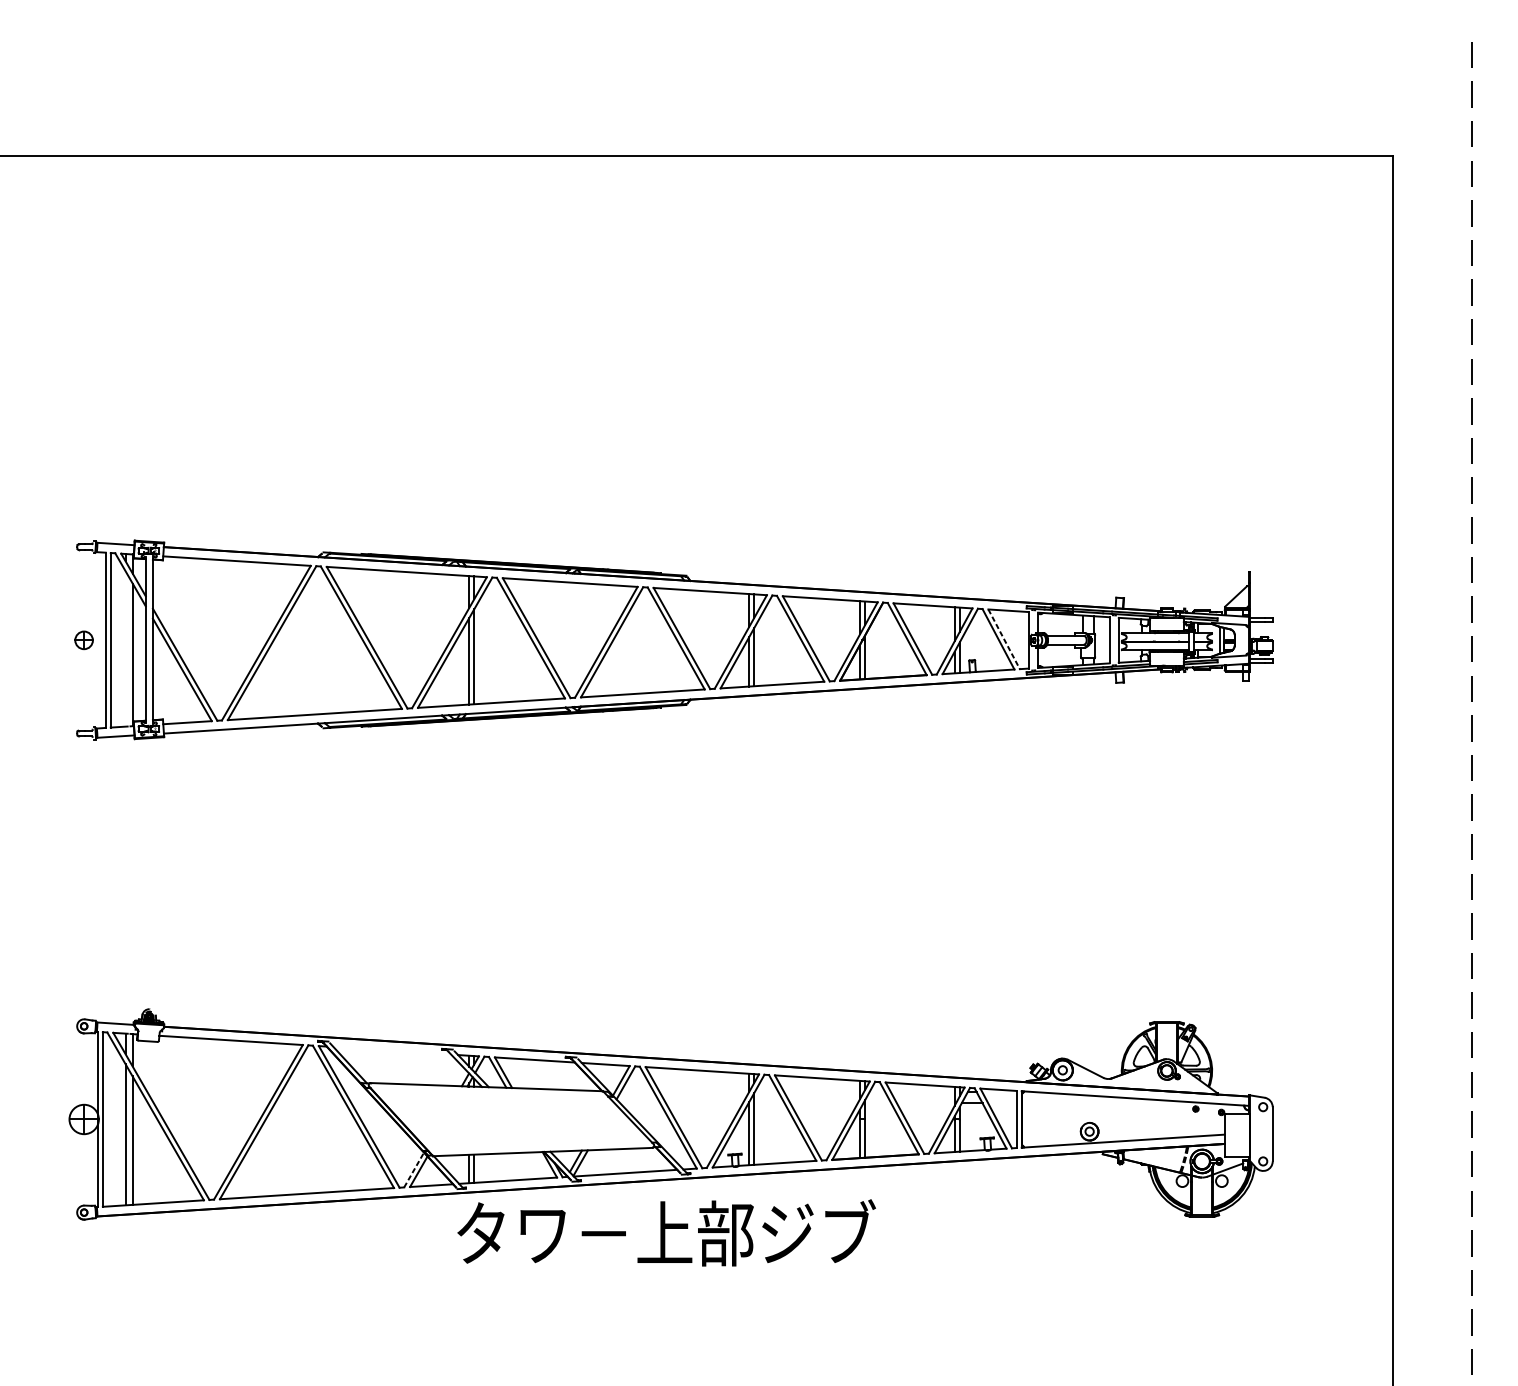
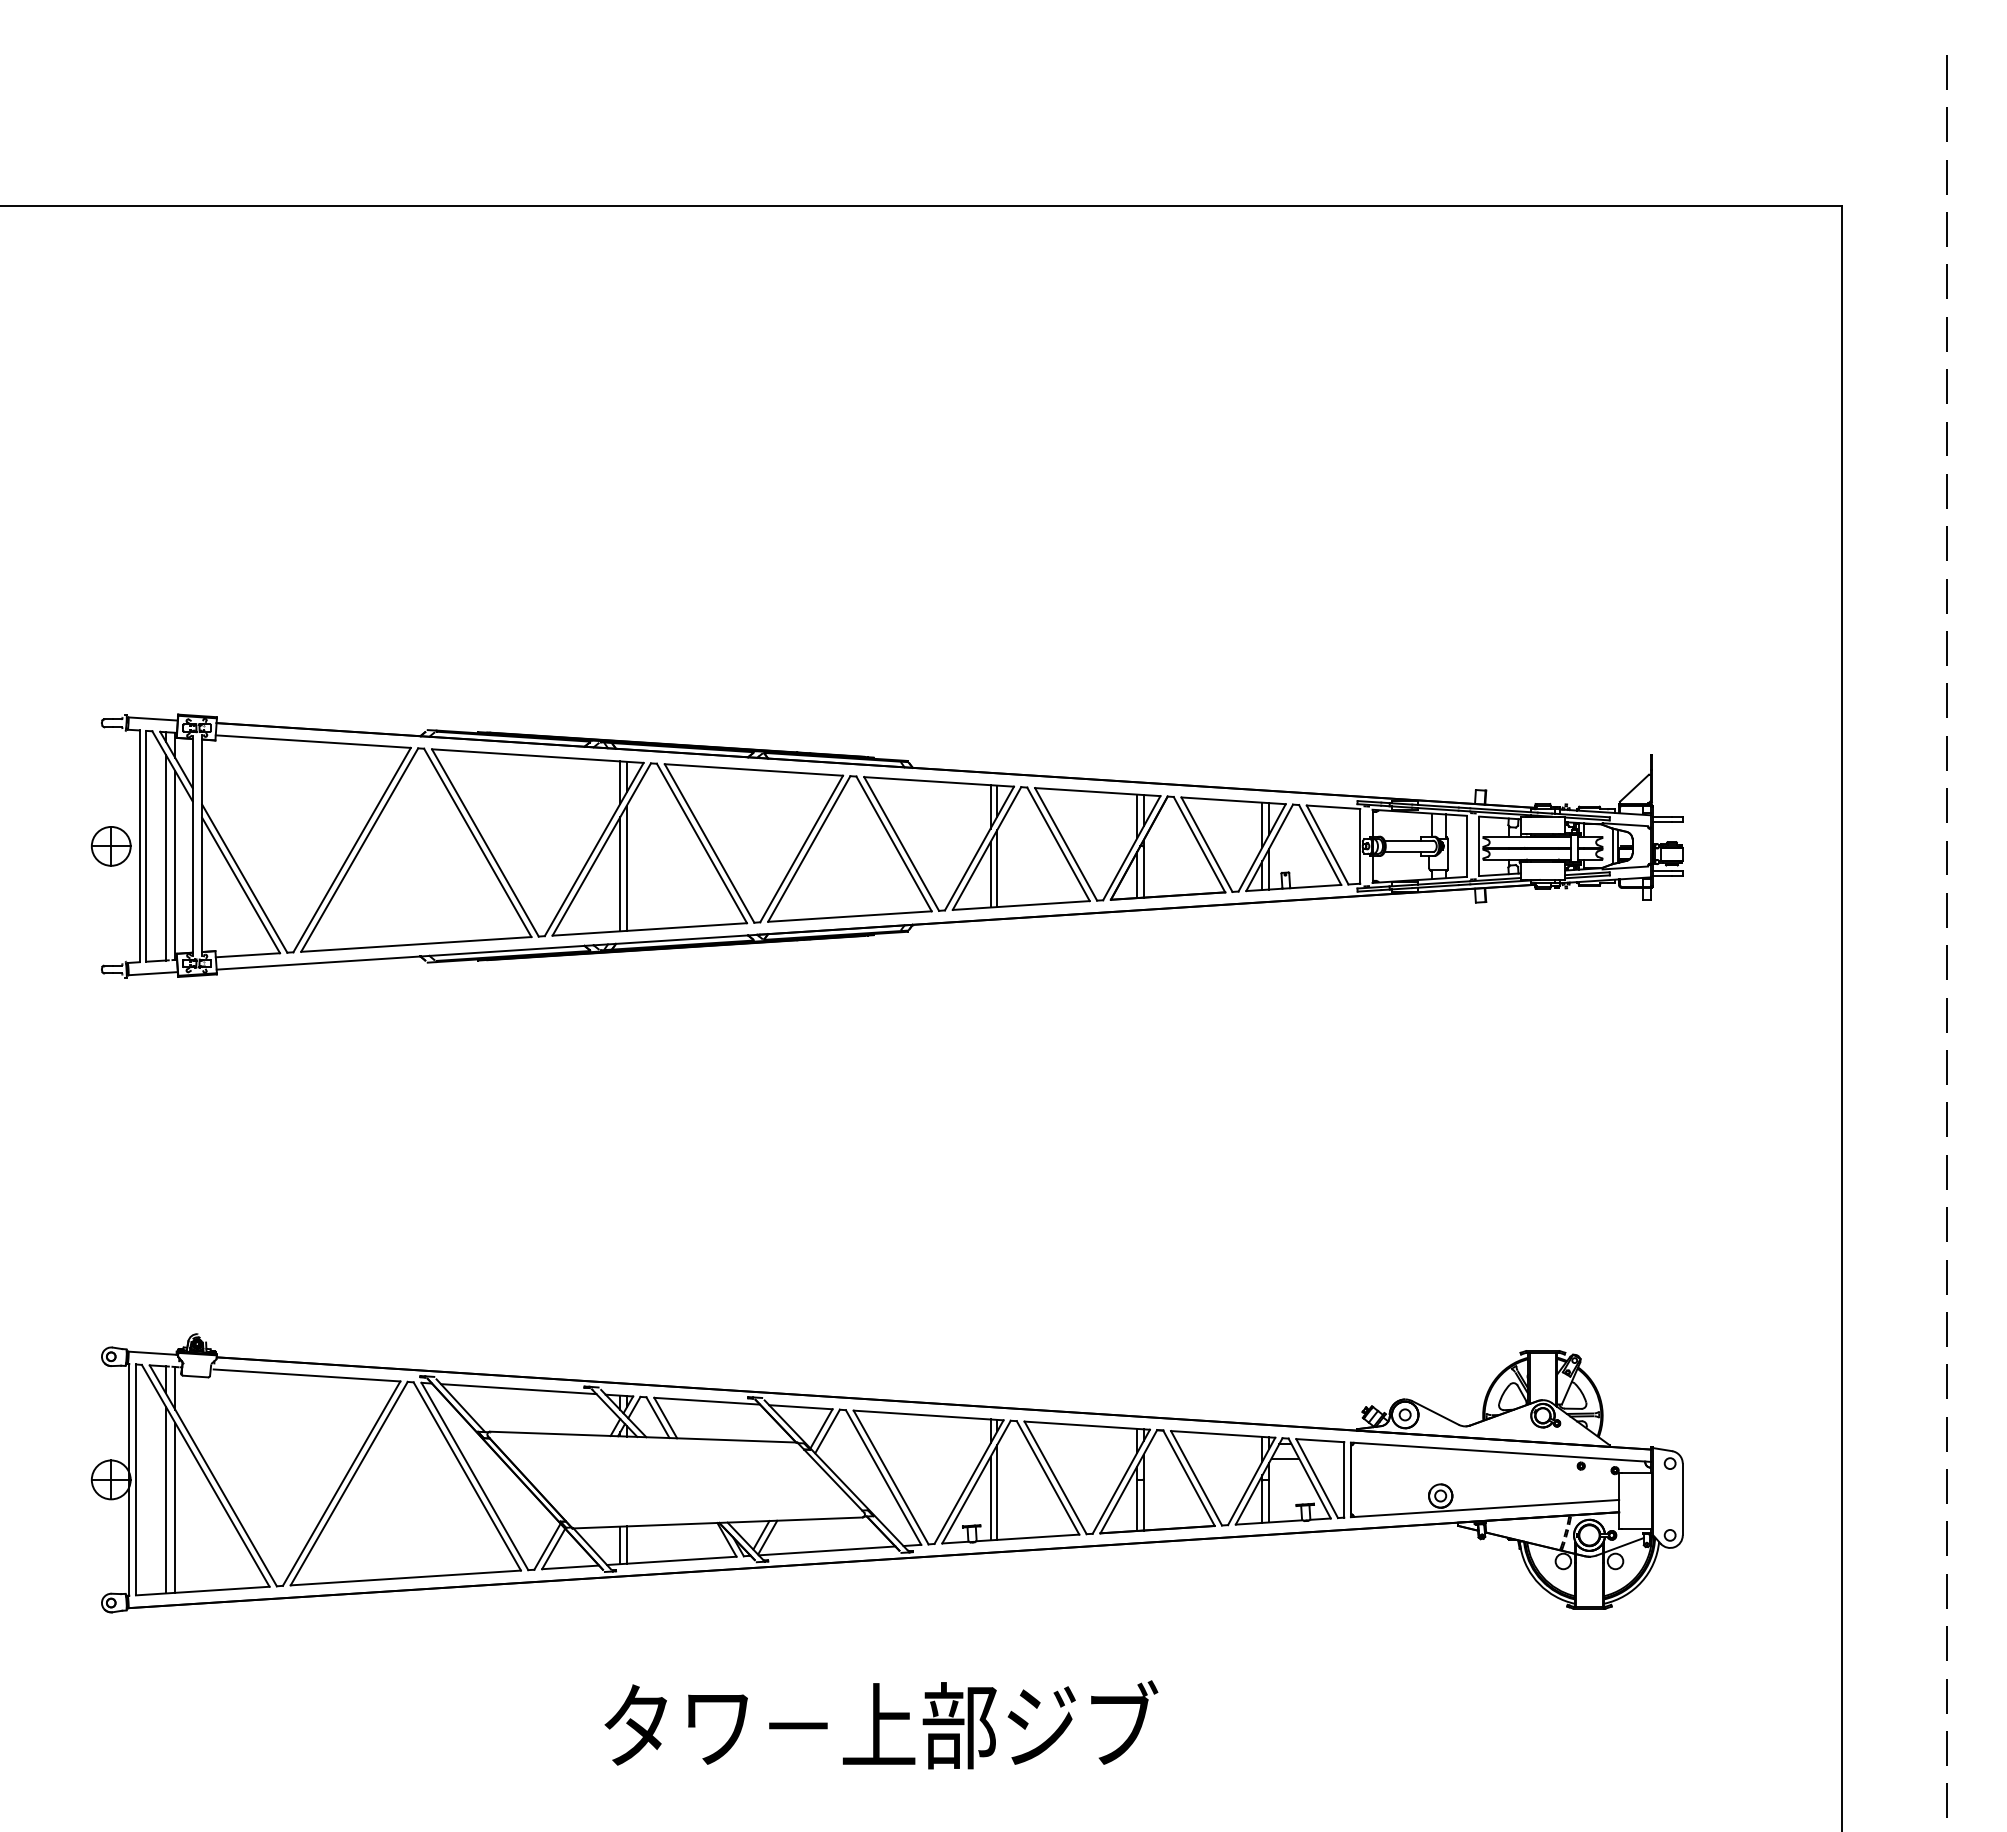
line: (1004, 639) -> (1327, 845), dashed -> solid
part: (83, 640) -> (110, 846), size x1.67
line: (125, 648) -> (165, 857), added
line: (392, 1051) -> (518, 1389), added
line: (414, 1169) -> (547, 1546), dashed -> solid
text: (666, 1232) -> (881, 1724), moved

